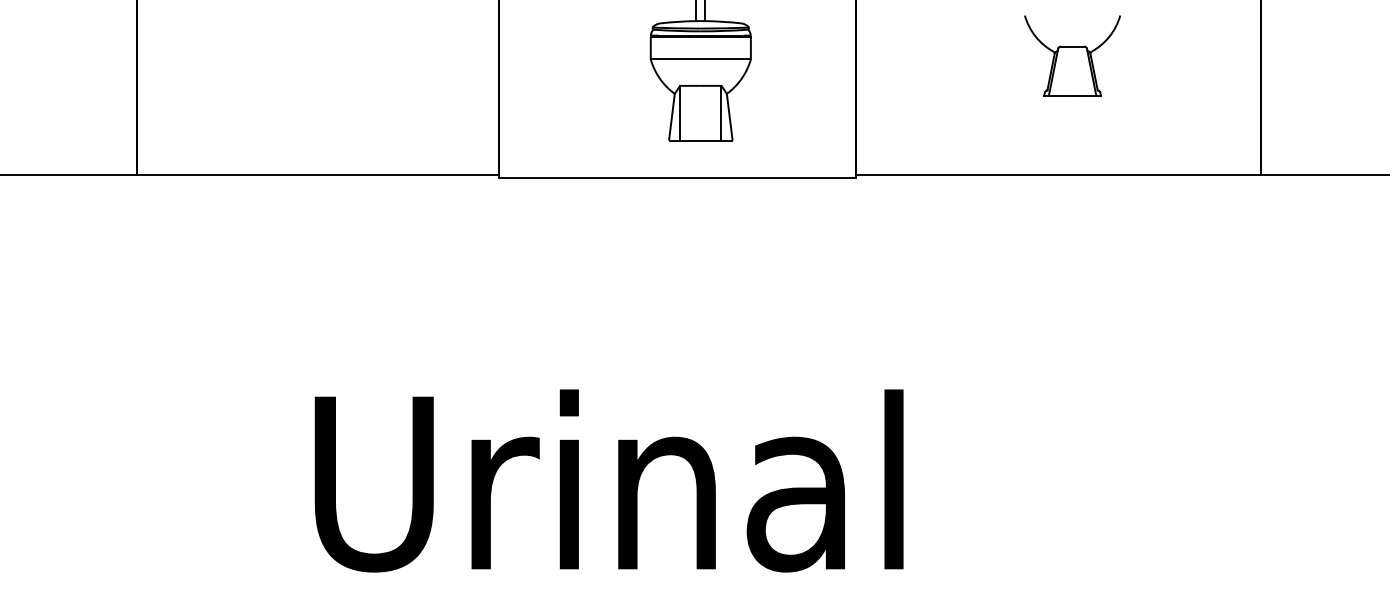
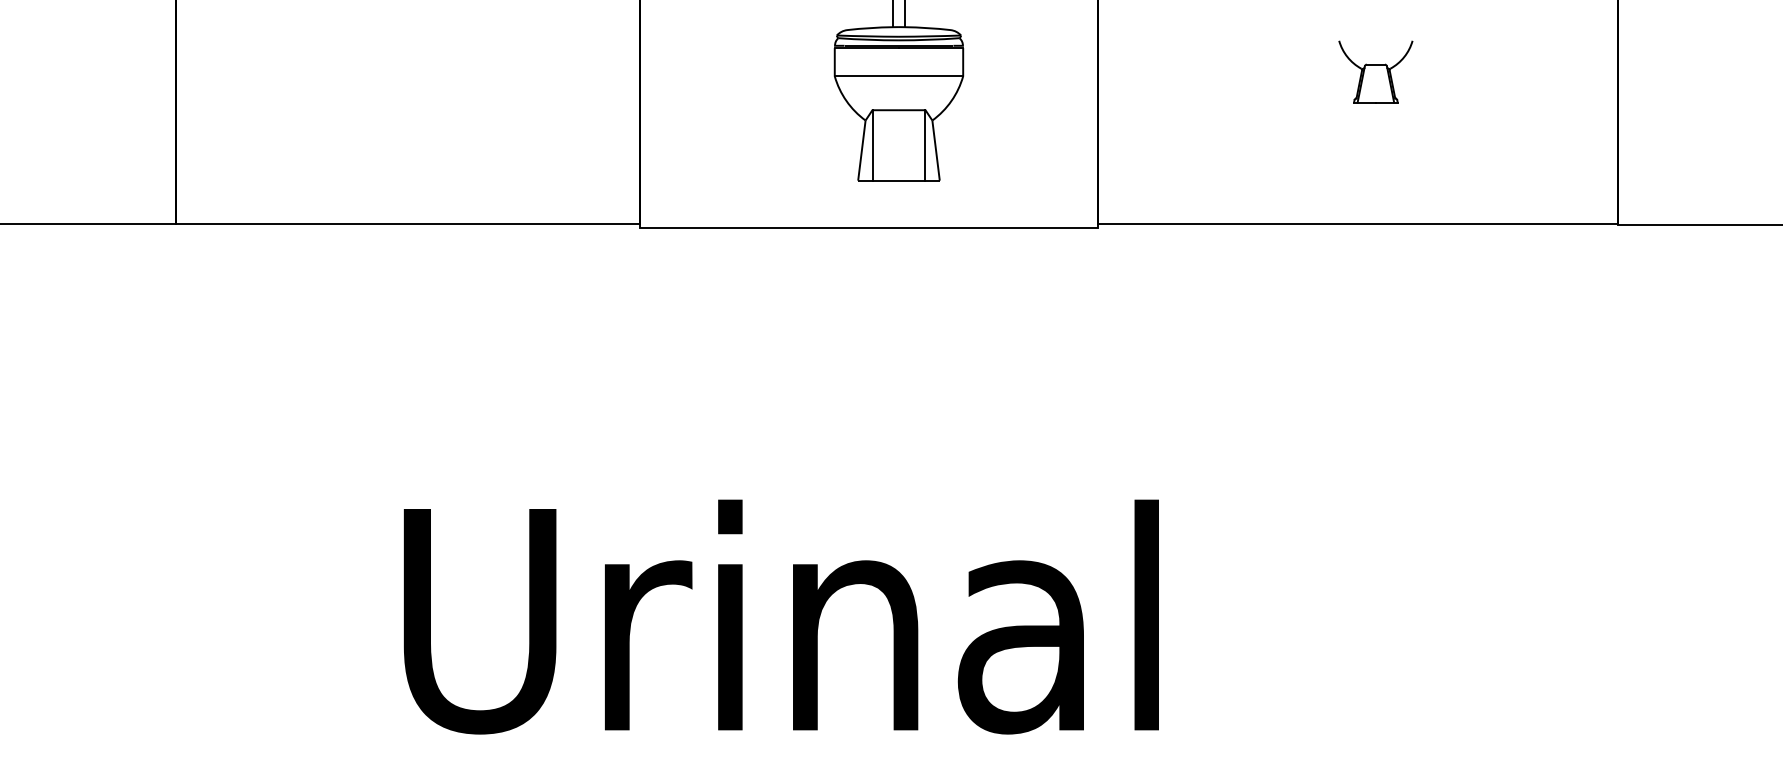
part: (1072, 55) -> (1375, 71), size x0.6

